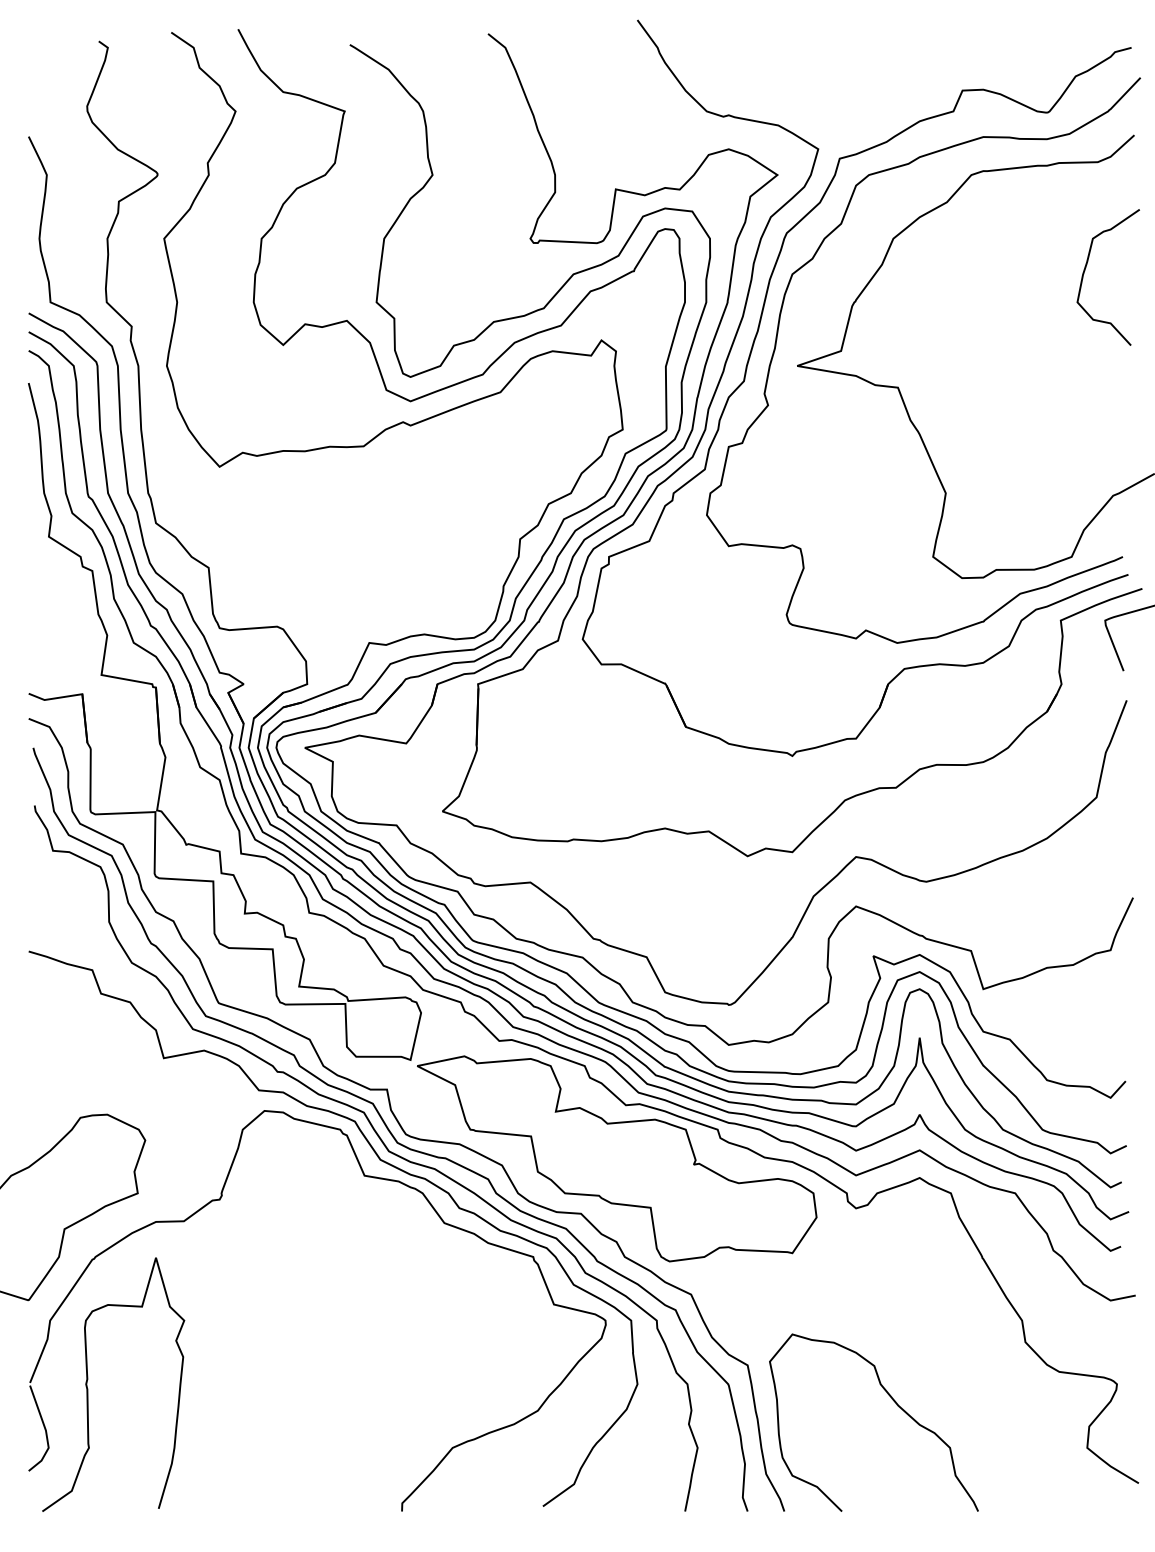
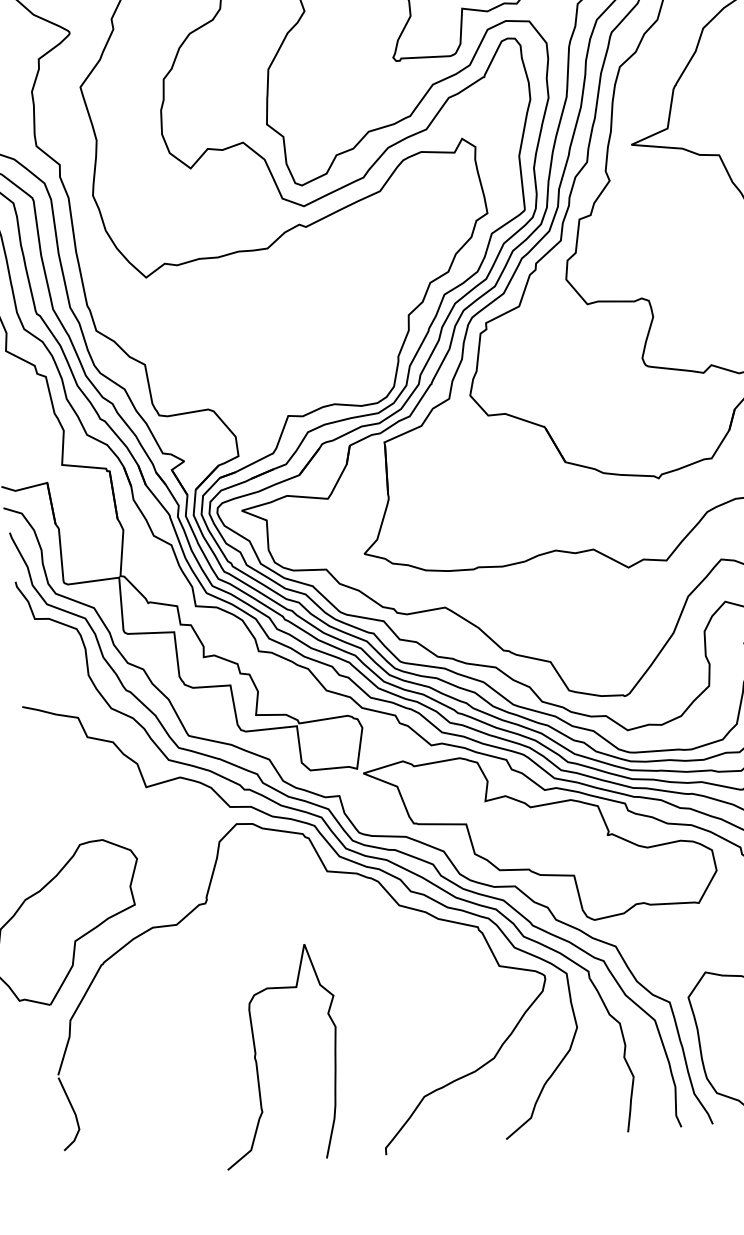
curve: (88, 1388) -> (257, 1061), moved

